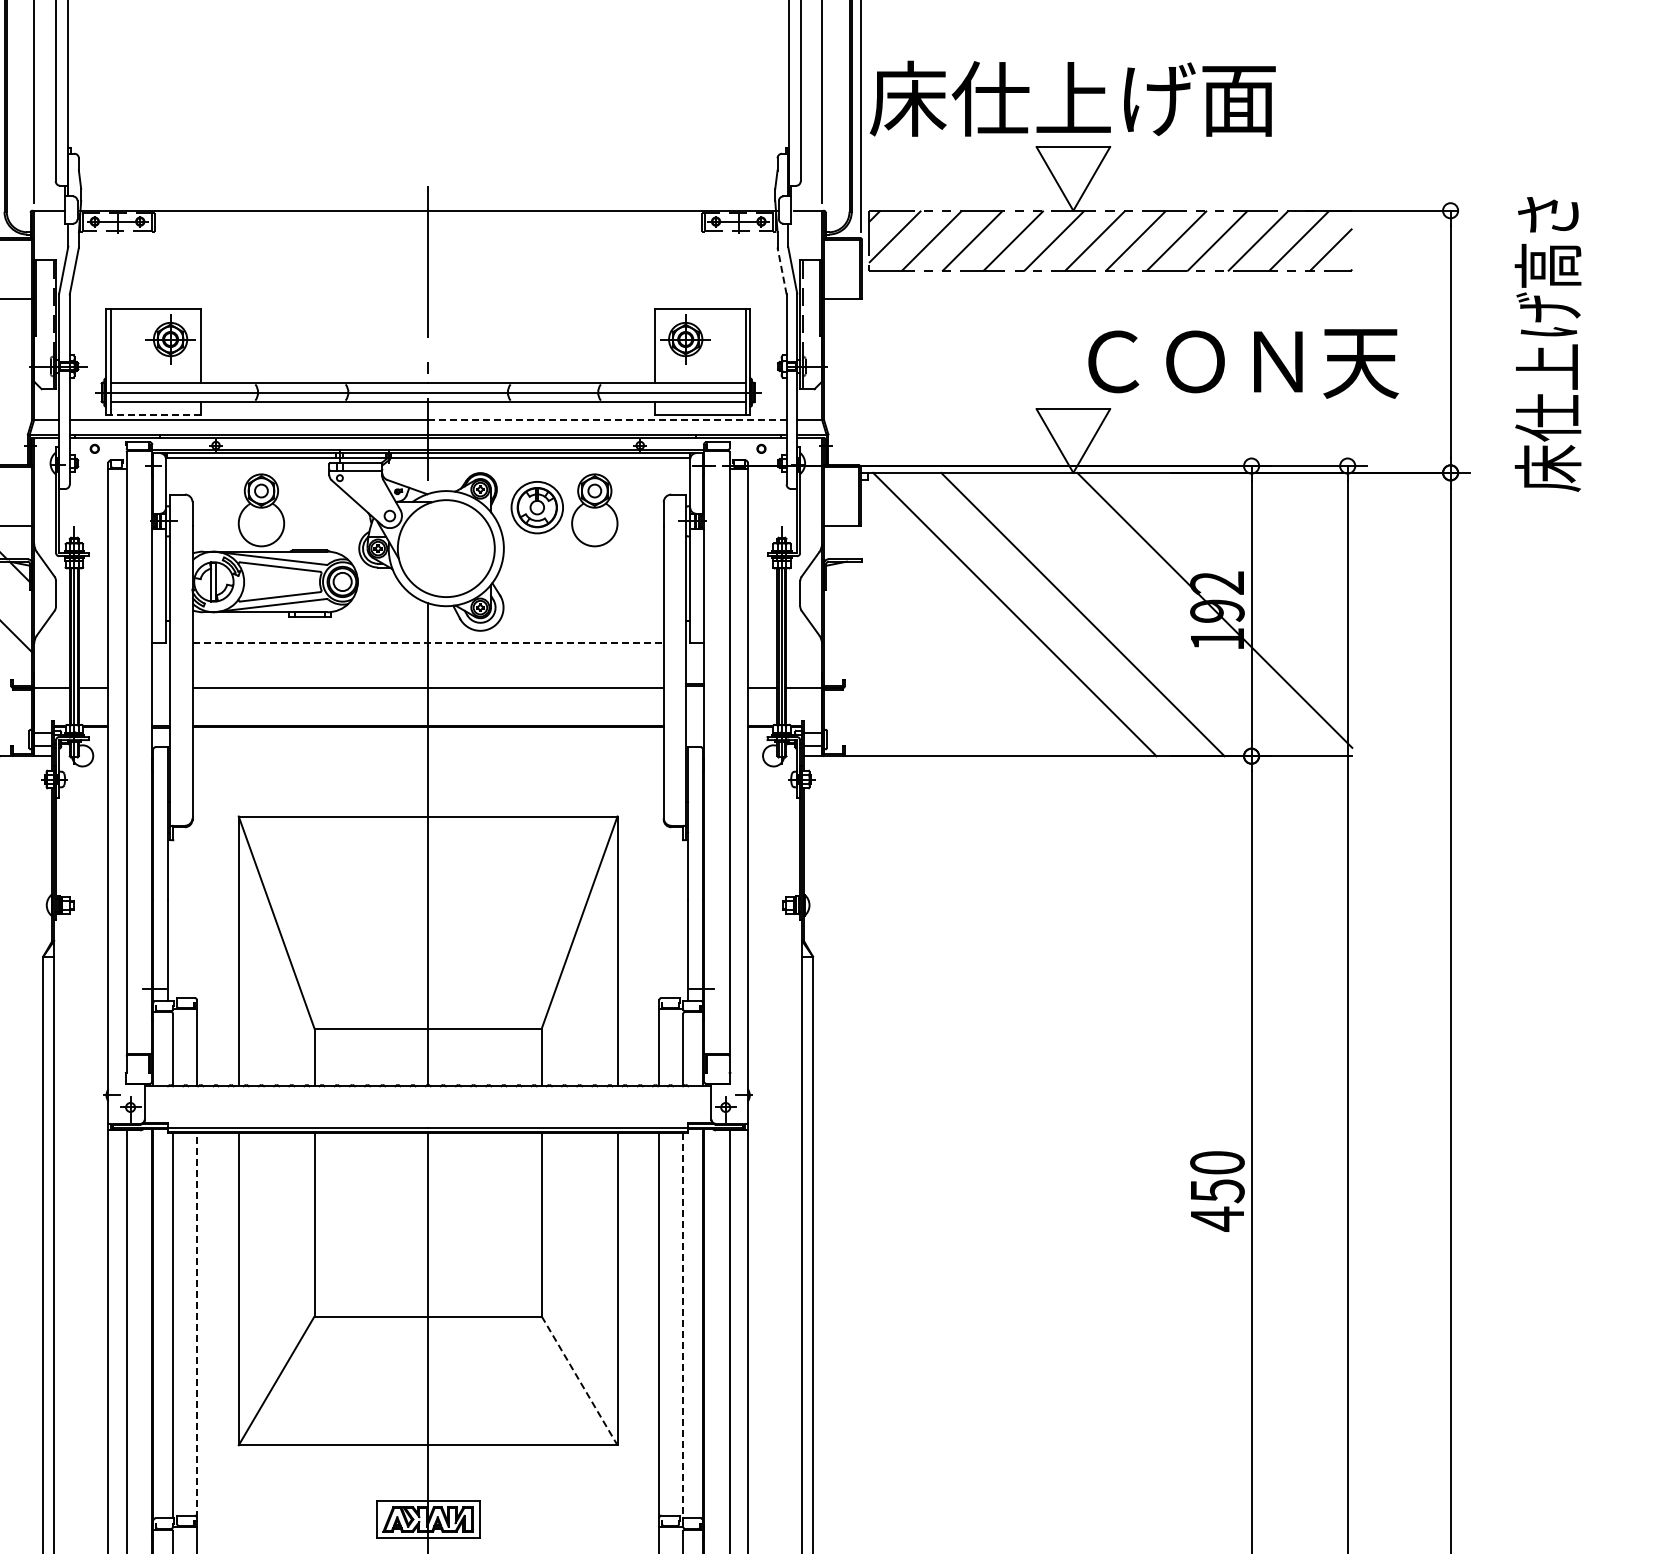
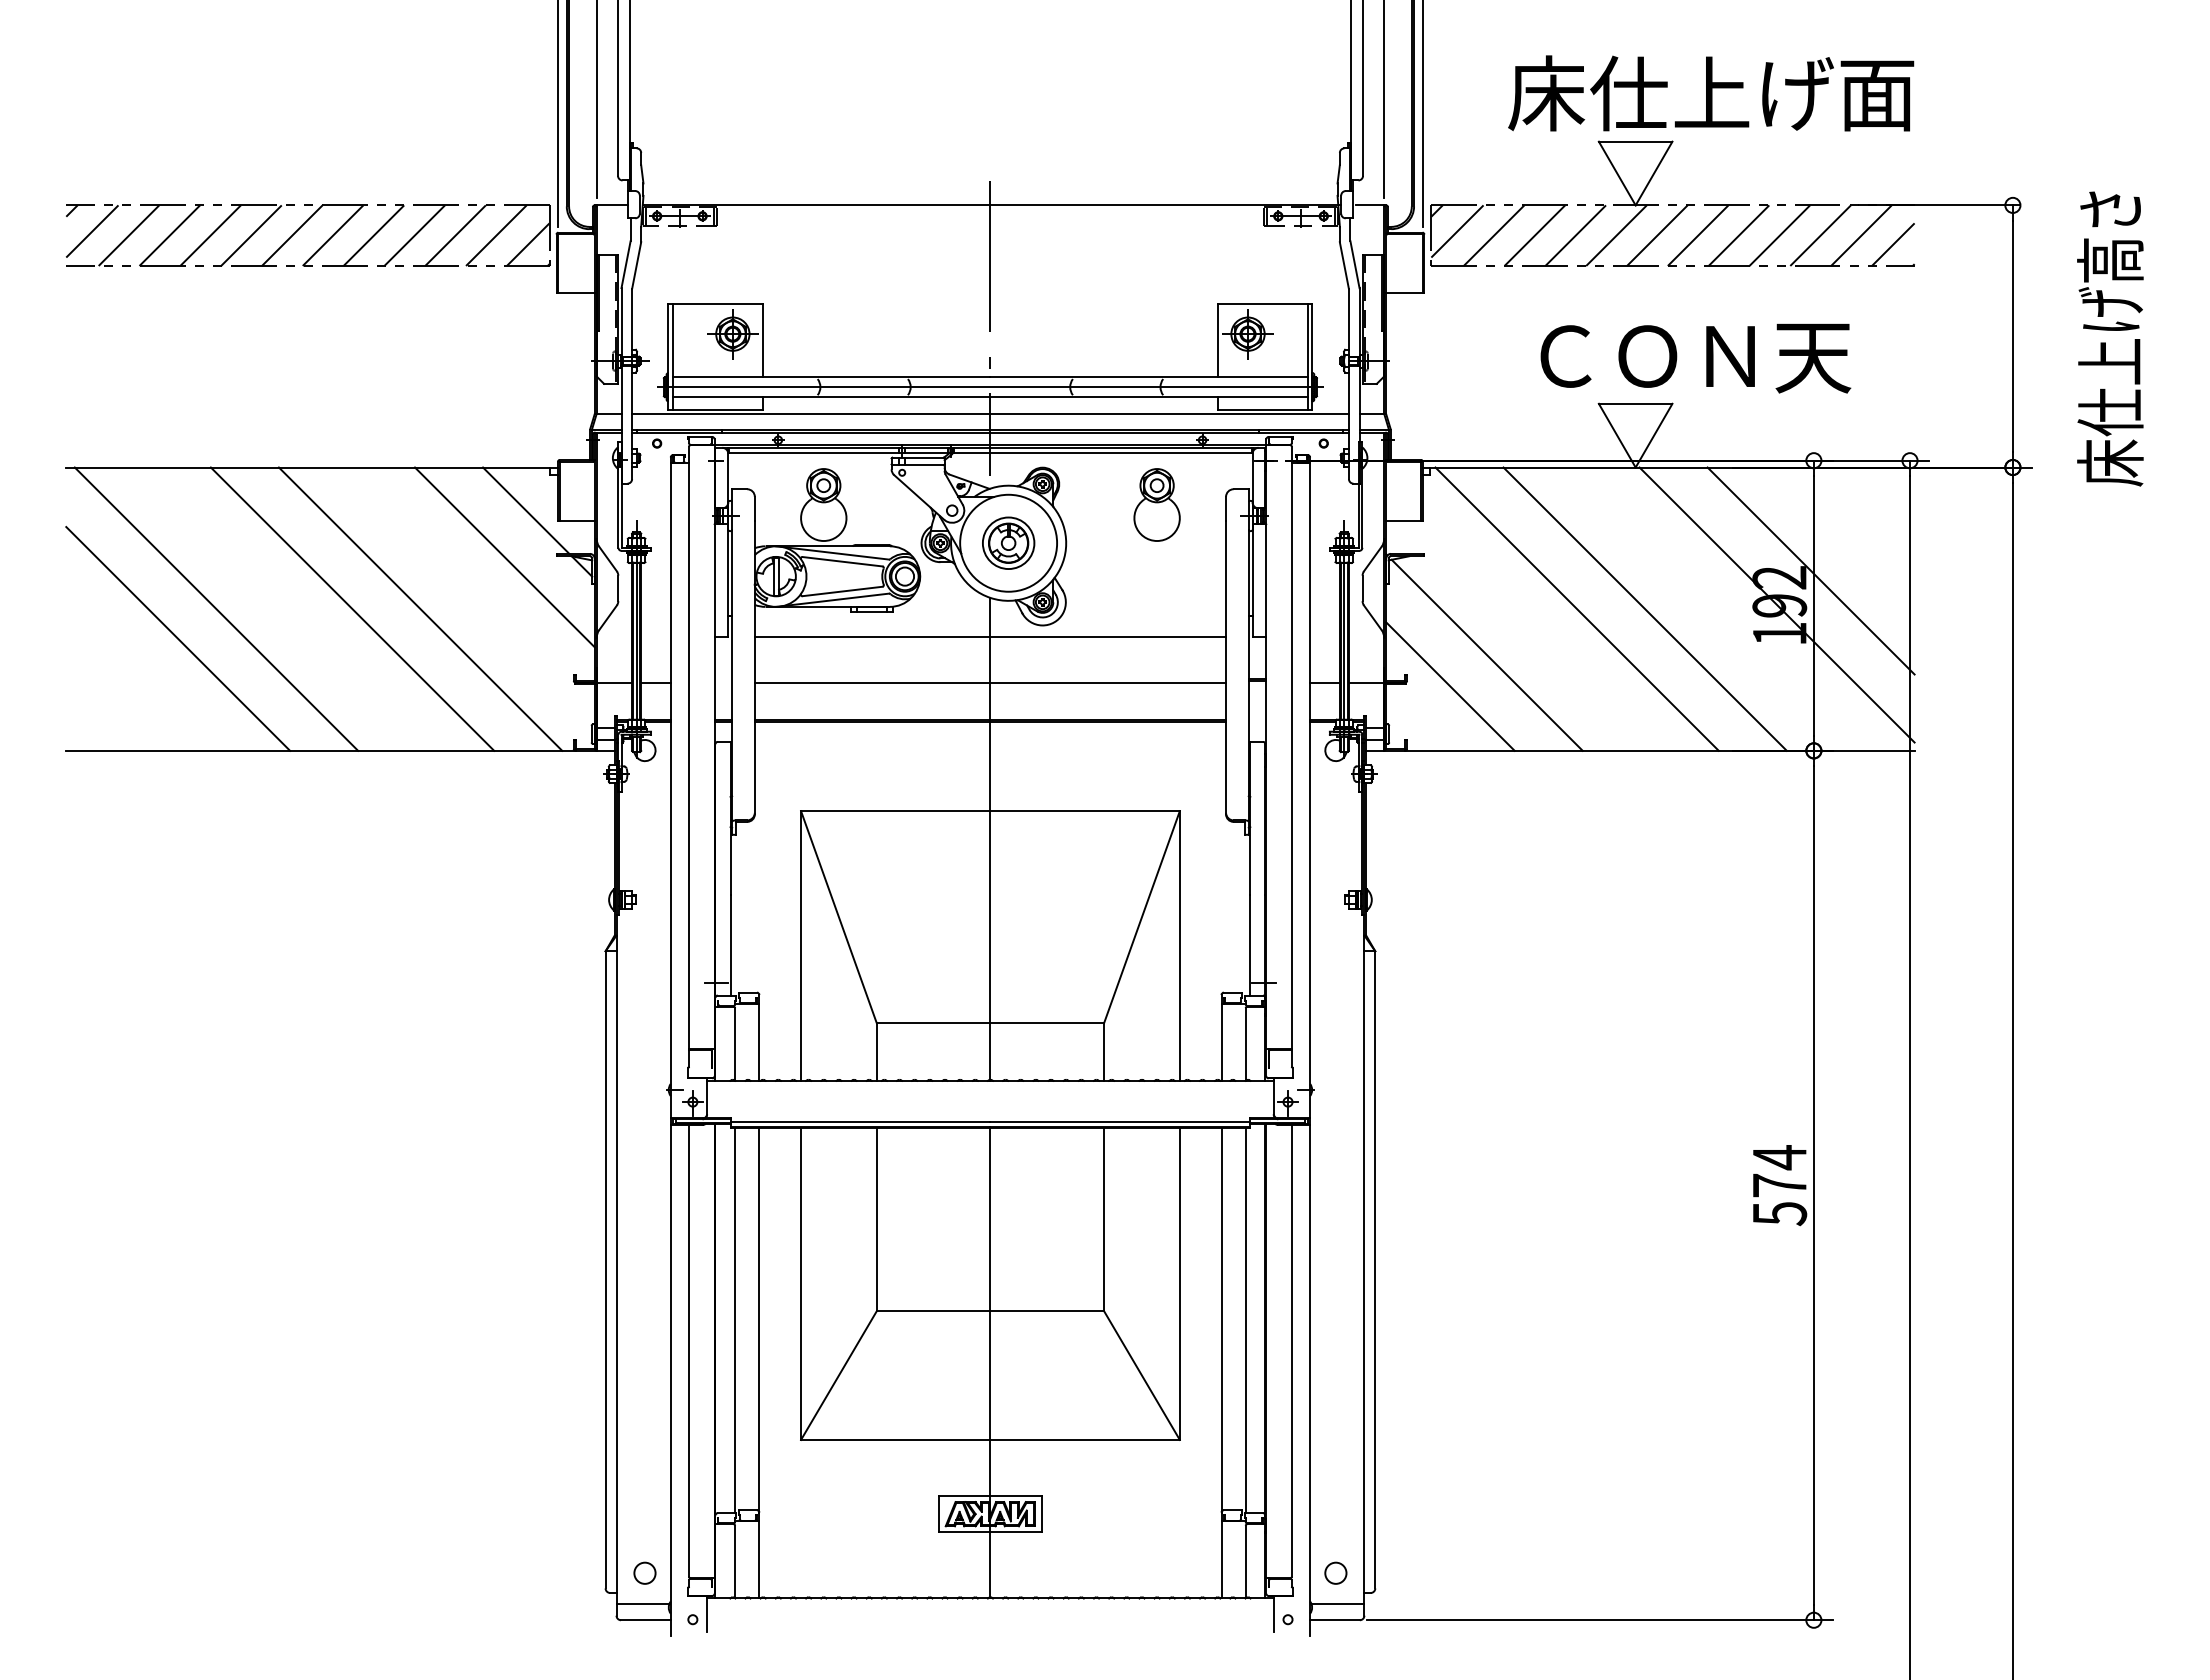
text: (1073, 98) -> (1711, 93), moved
line: (782, 270) -> (1344, 265), dashed -> solid
text: (1243, 363) -> (1695, 358), moved
line: (153, 414) -> (715, 409), dashed -> solid
line: (607, 419) -> (1169, 414), dashed -> solid
part: (537, 506) -> (1008, 542), moved
line: (1248, 575) -> (1810, 570), added
line: (428, 642) -> (990, 637), dashed -> solid
line: (924, 659) -> (1486, 654), added
line: (888, 691) -> (1450, 686), added
text: (1217, 1190) -> (1779, 1185), 450 -> 574
line: (197, 1325) -> (759, 1320), dashed -> solid
line: (683, 1325) -> (1245, 1320), dashed -> solid
line: (579, 1380) -> (1141, 1375), dashed -> solid

